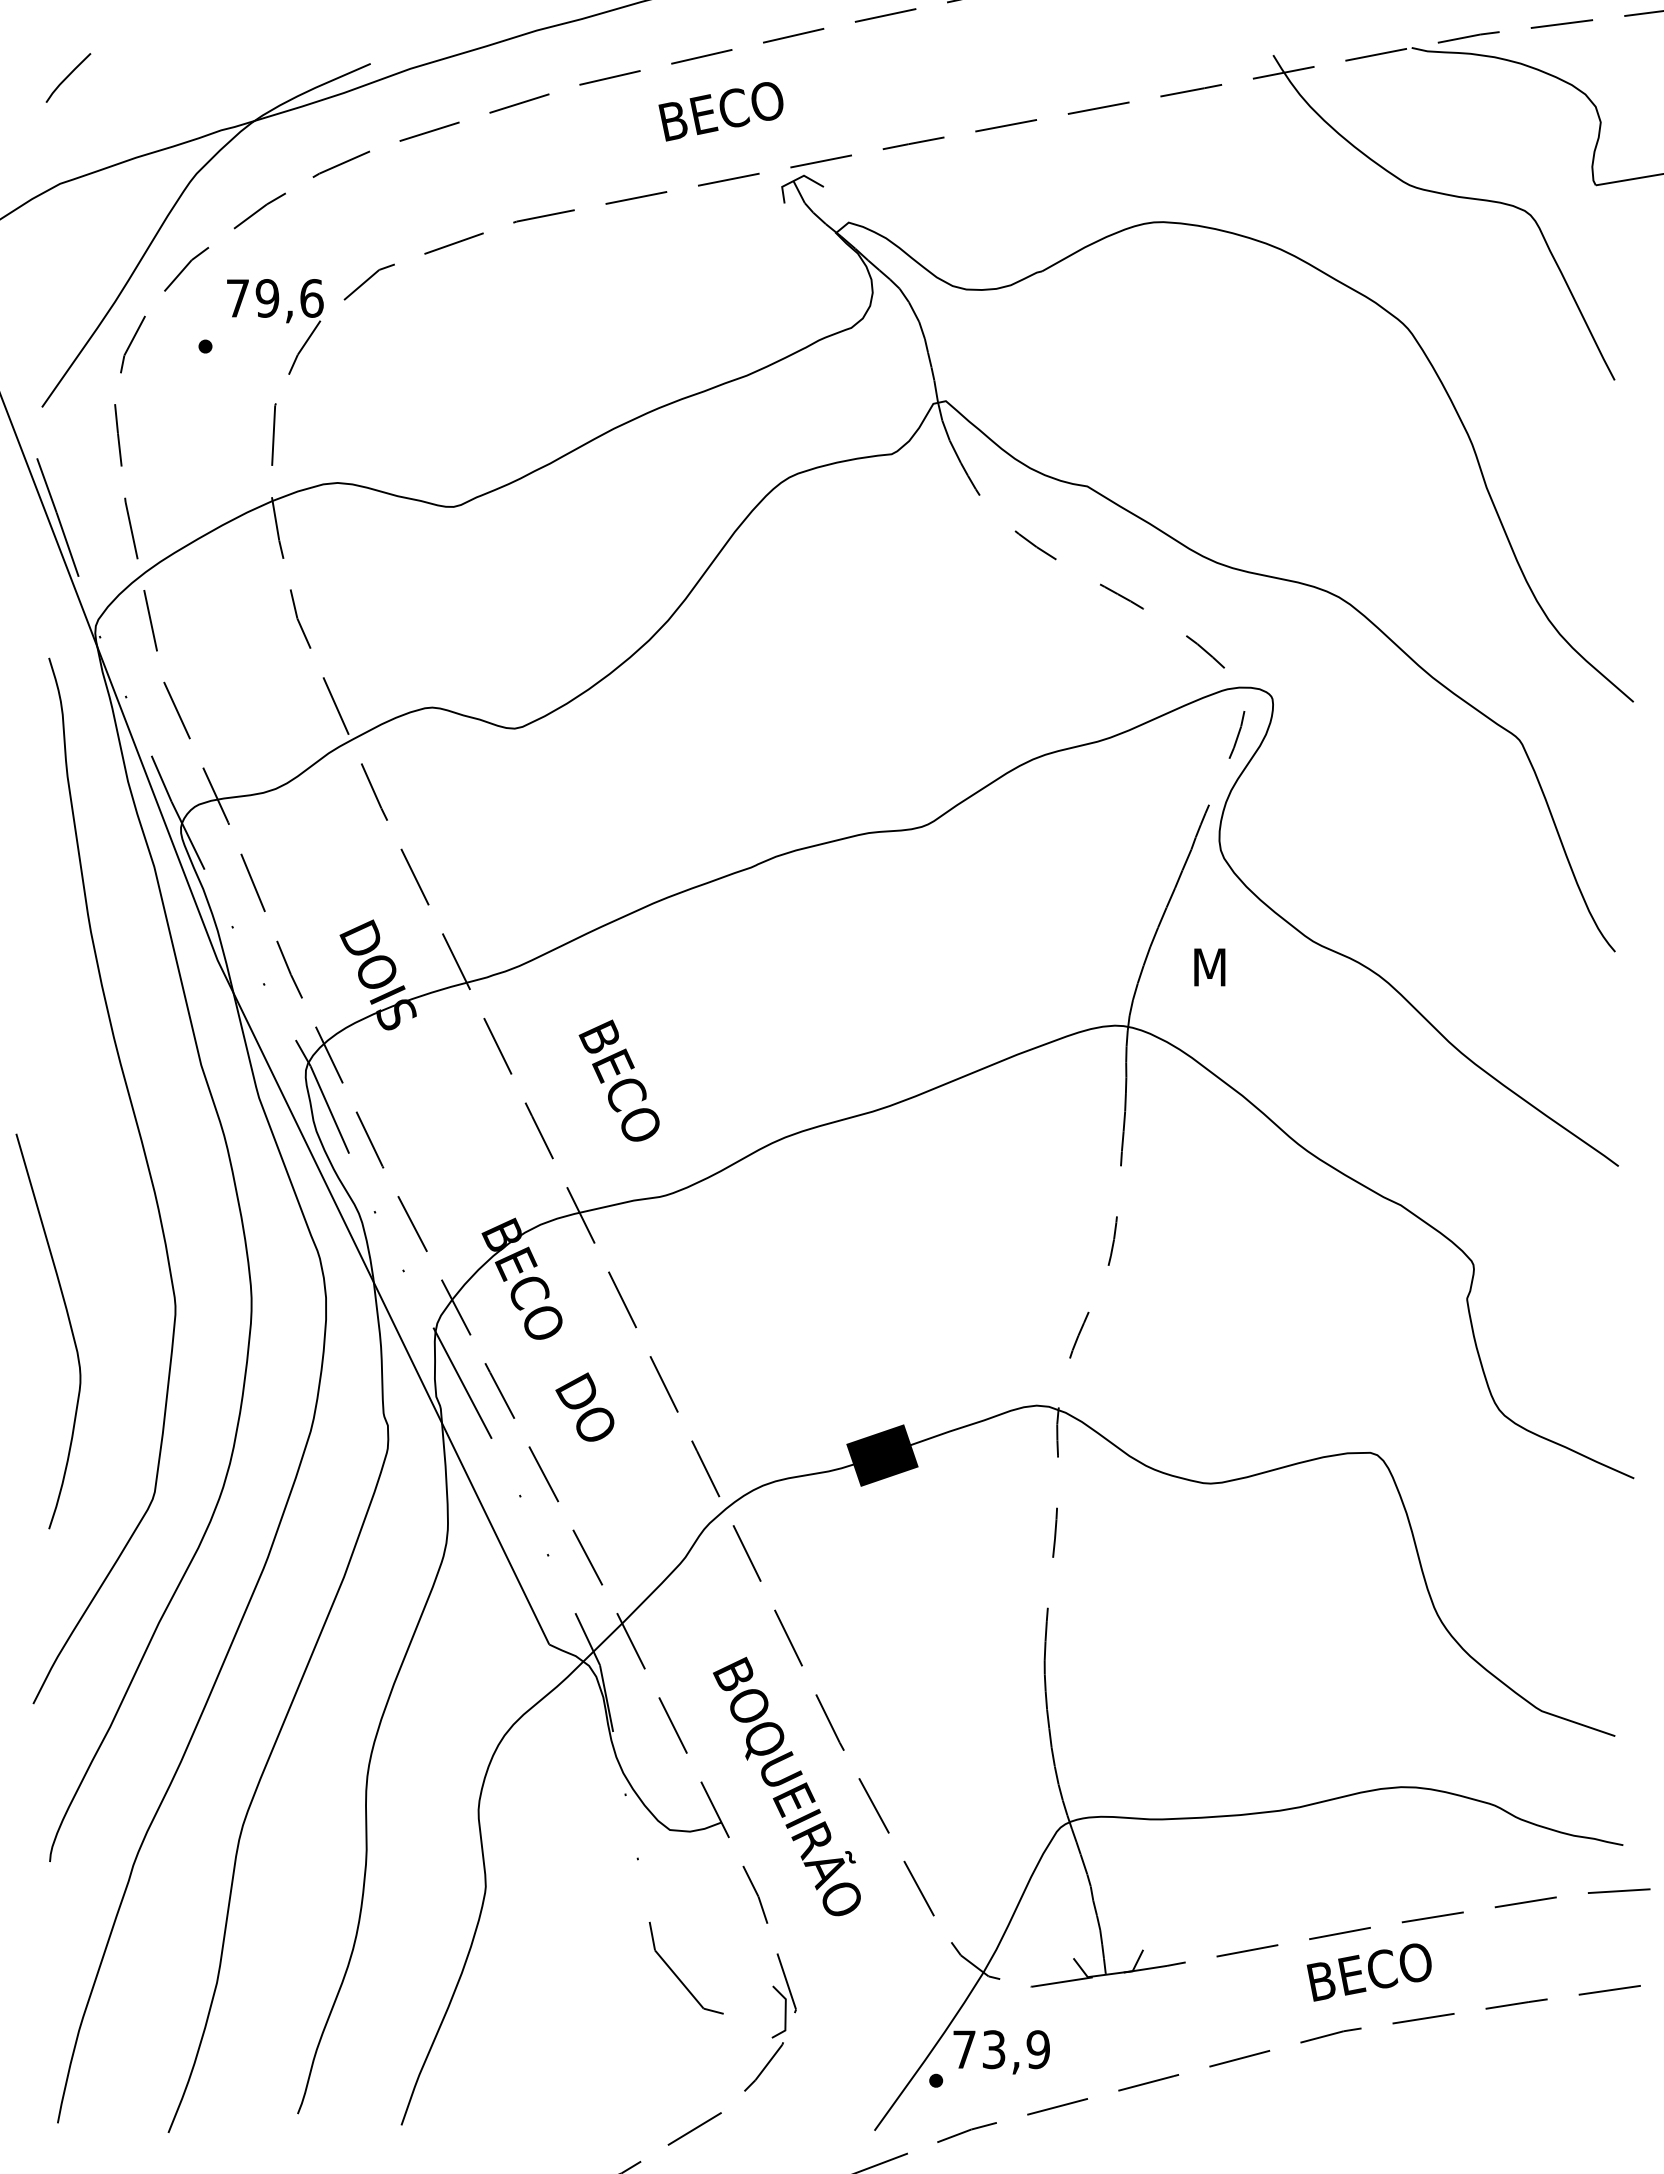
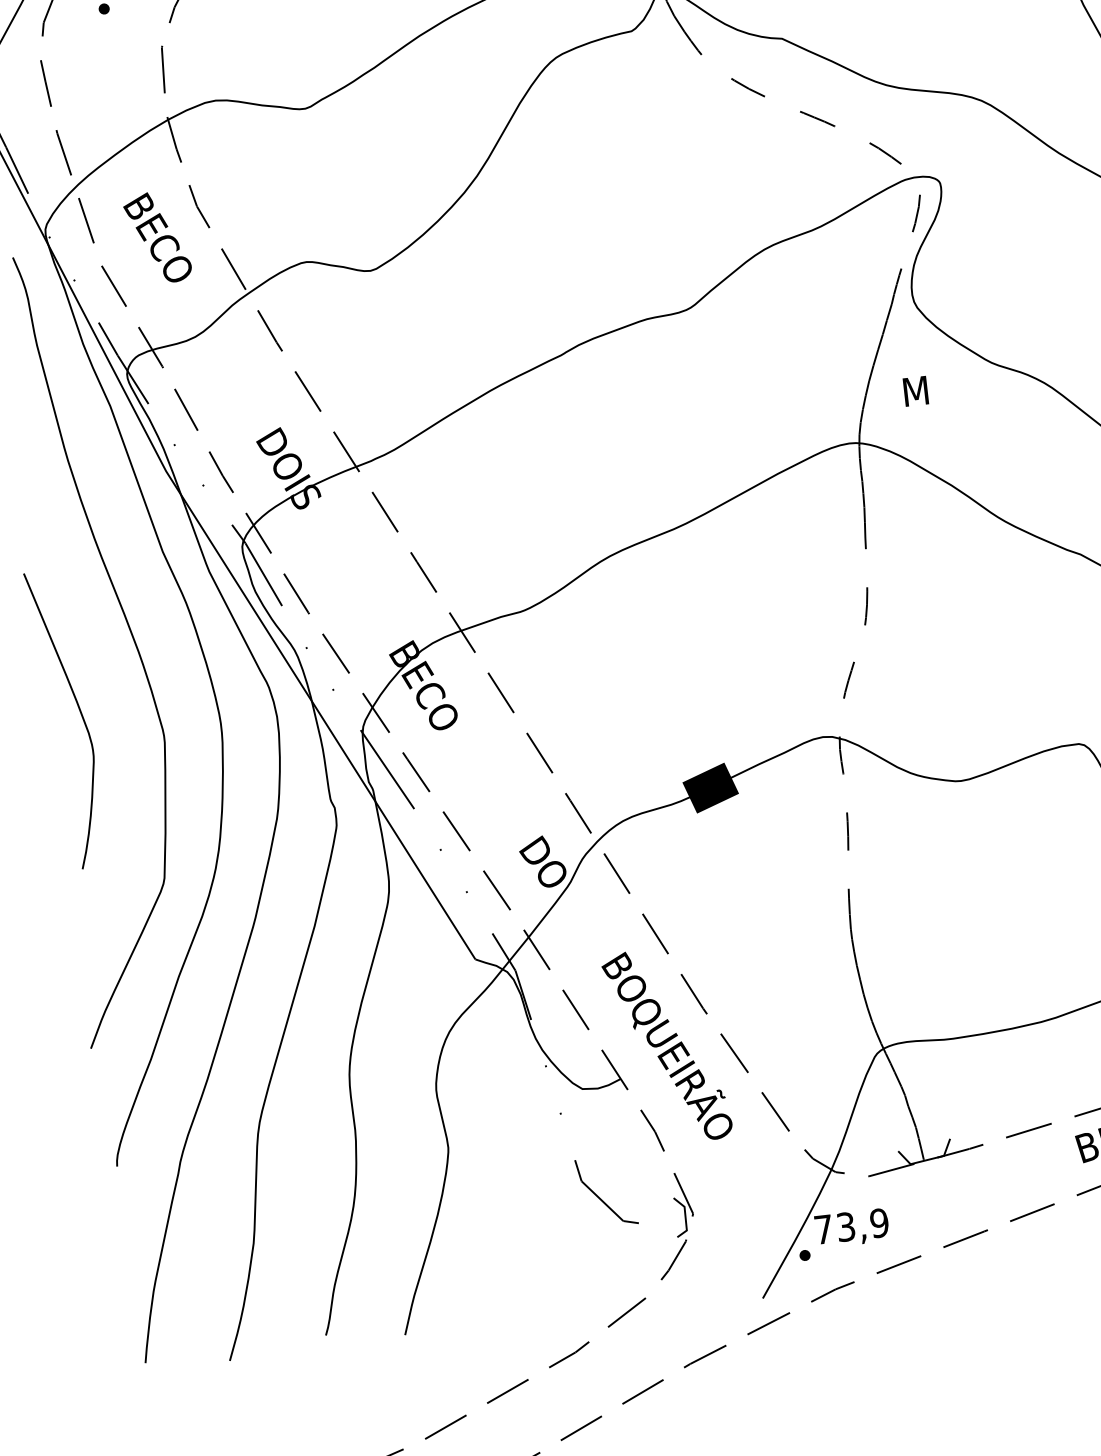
text: (618, 1080) -> (157, 237), moved
curve: (69, 1325) -> (80, 713), moved
text: (584, 1406) -> (542, 861), moved

